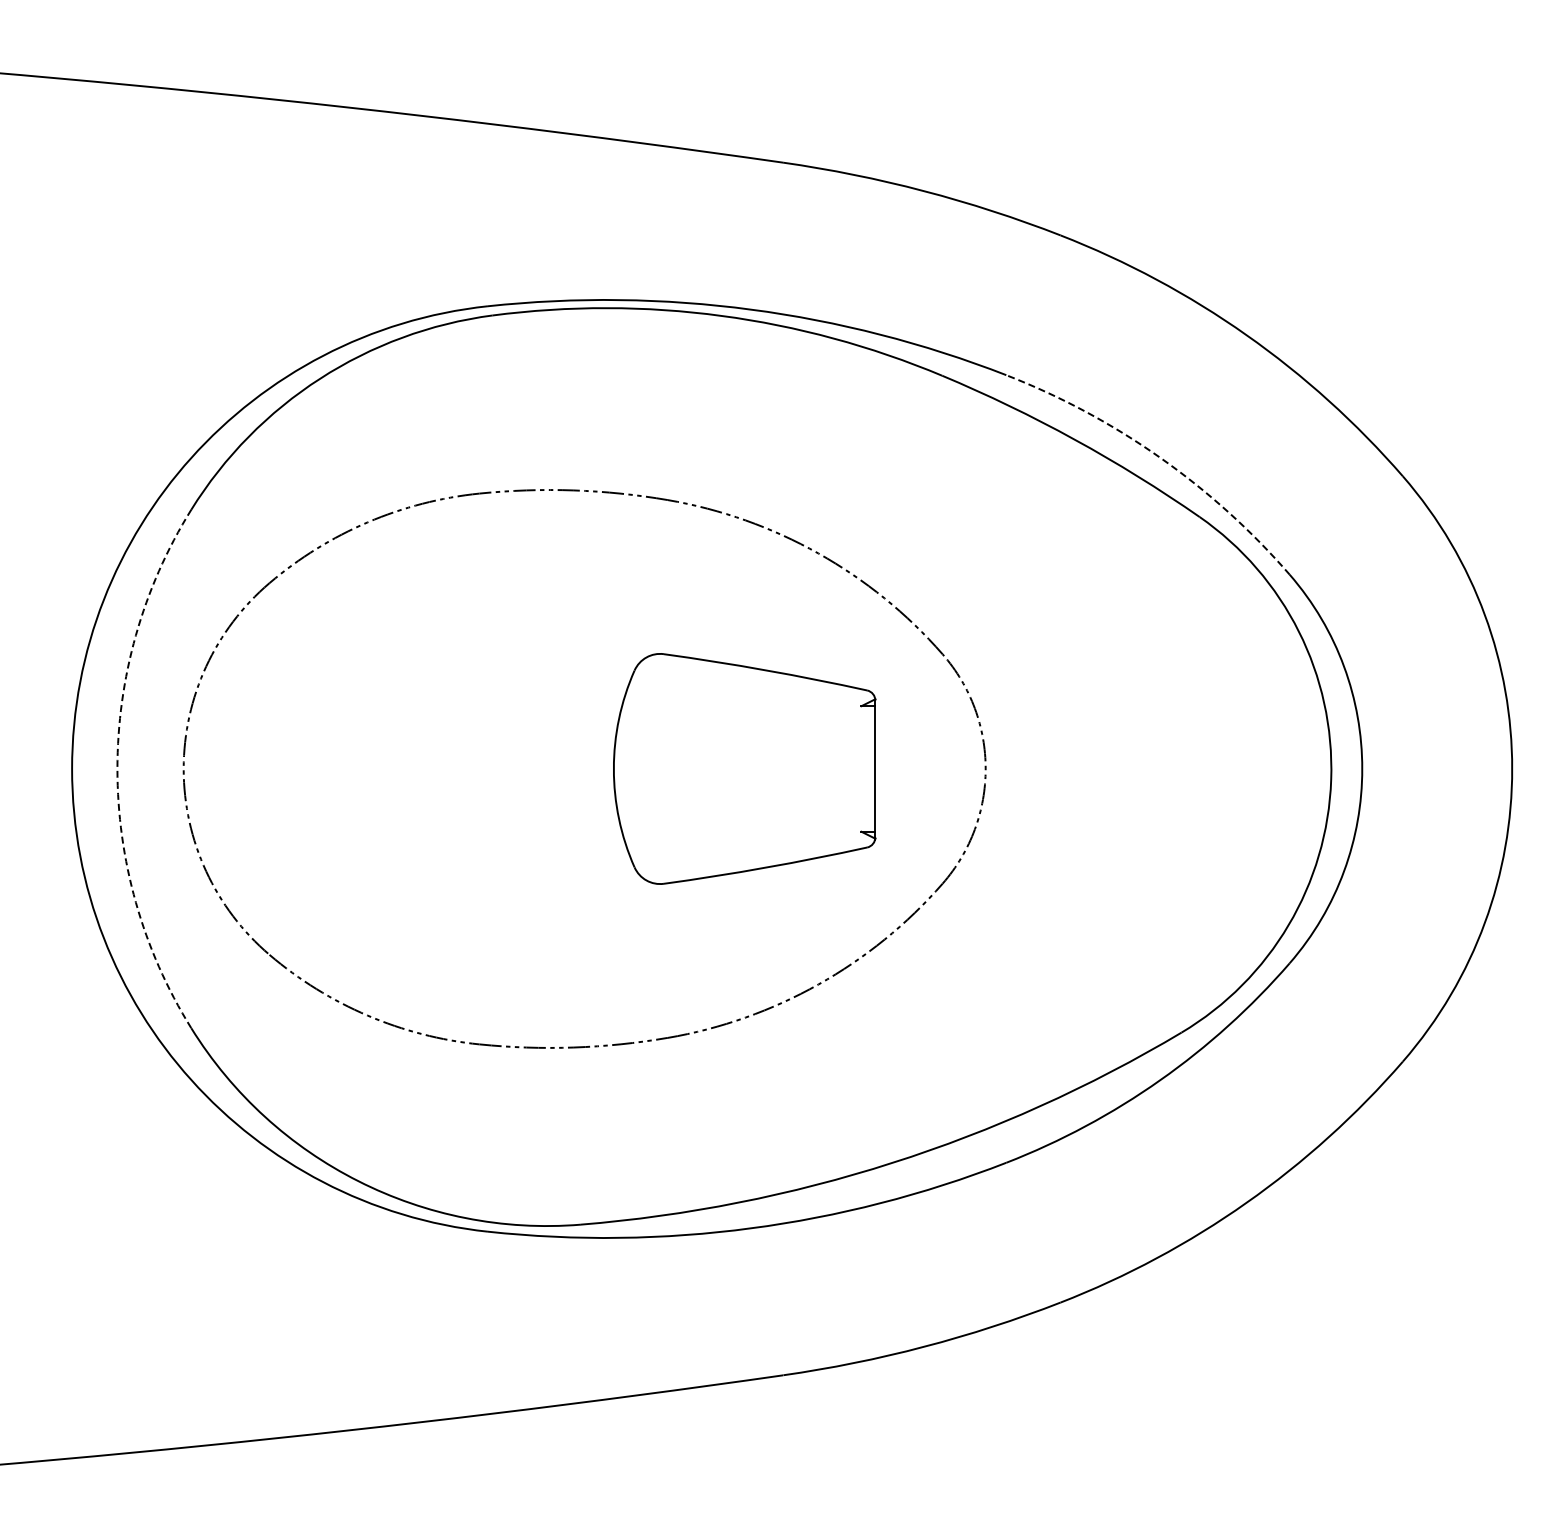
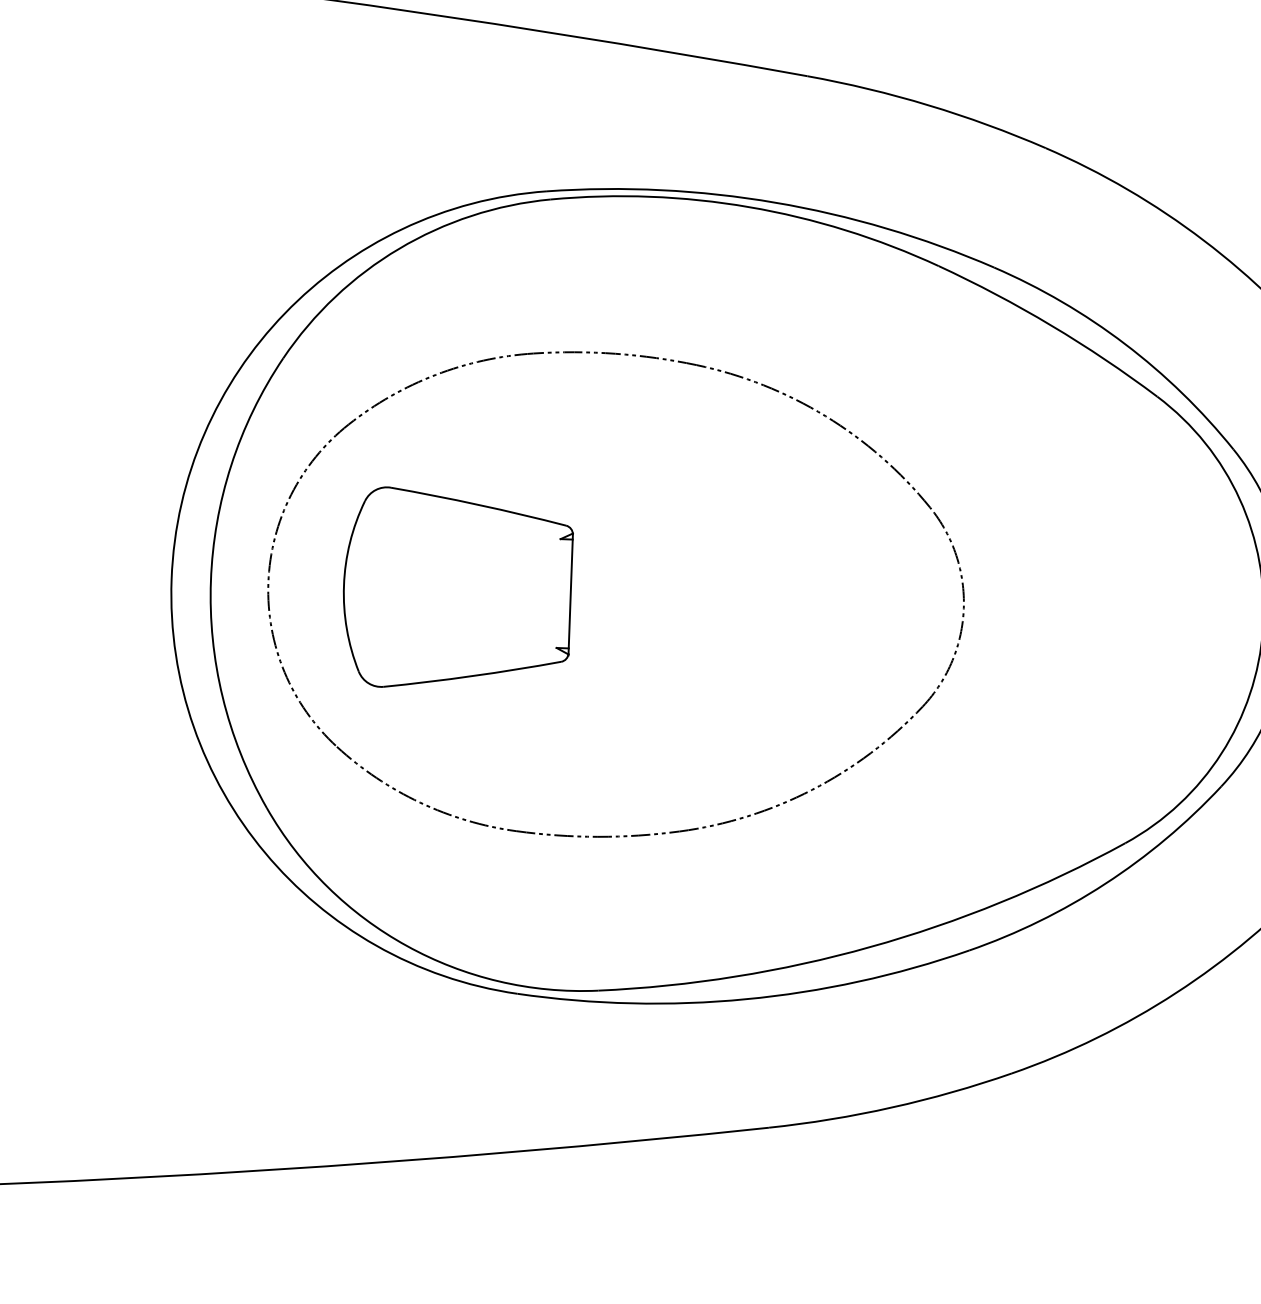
arc: (1160, 457) -> (1125, 343), dashed -> solid
arc: (117, 768) -> (211, 580), dashed -> solid
part: (744, 768) -> (457, 589), moved

